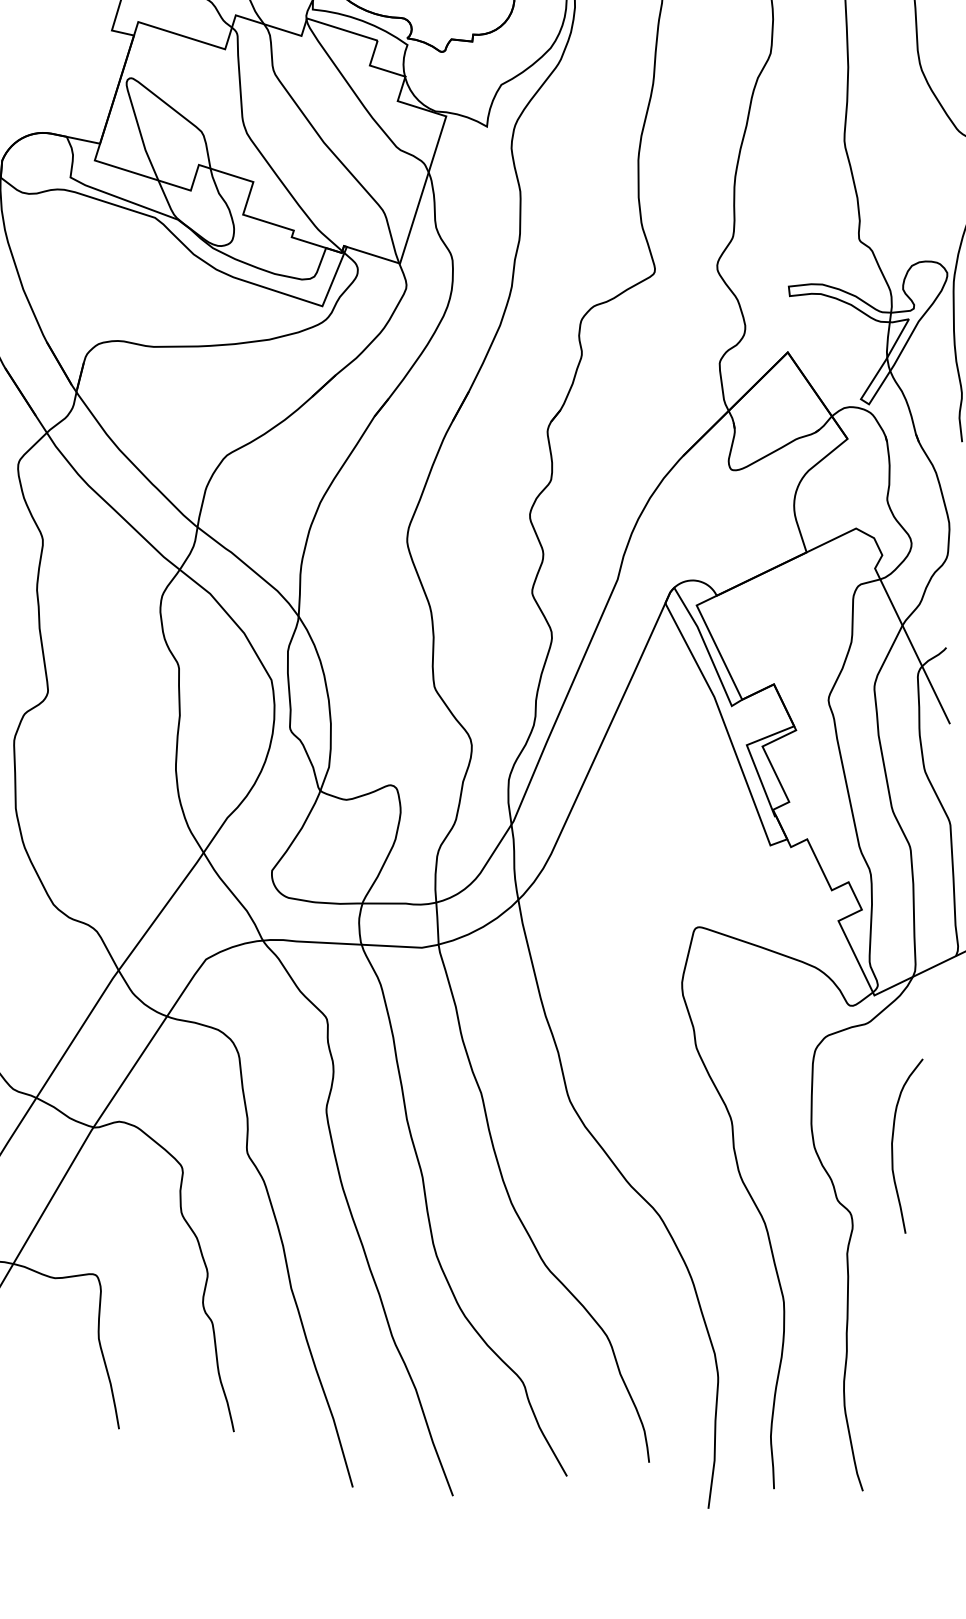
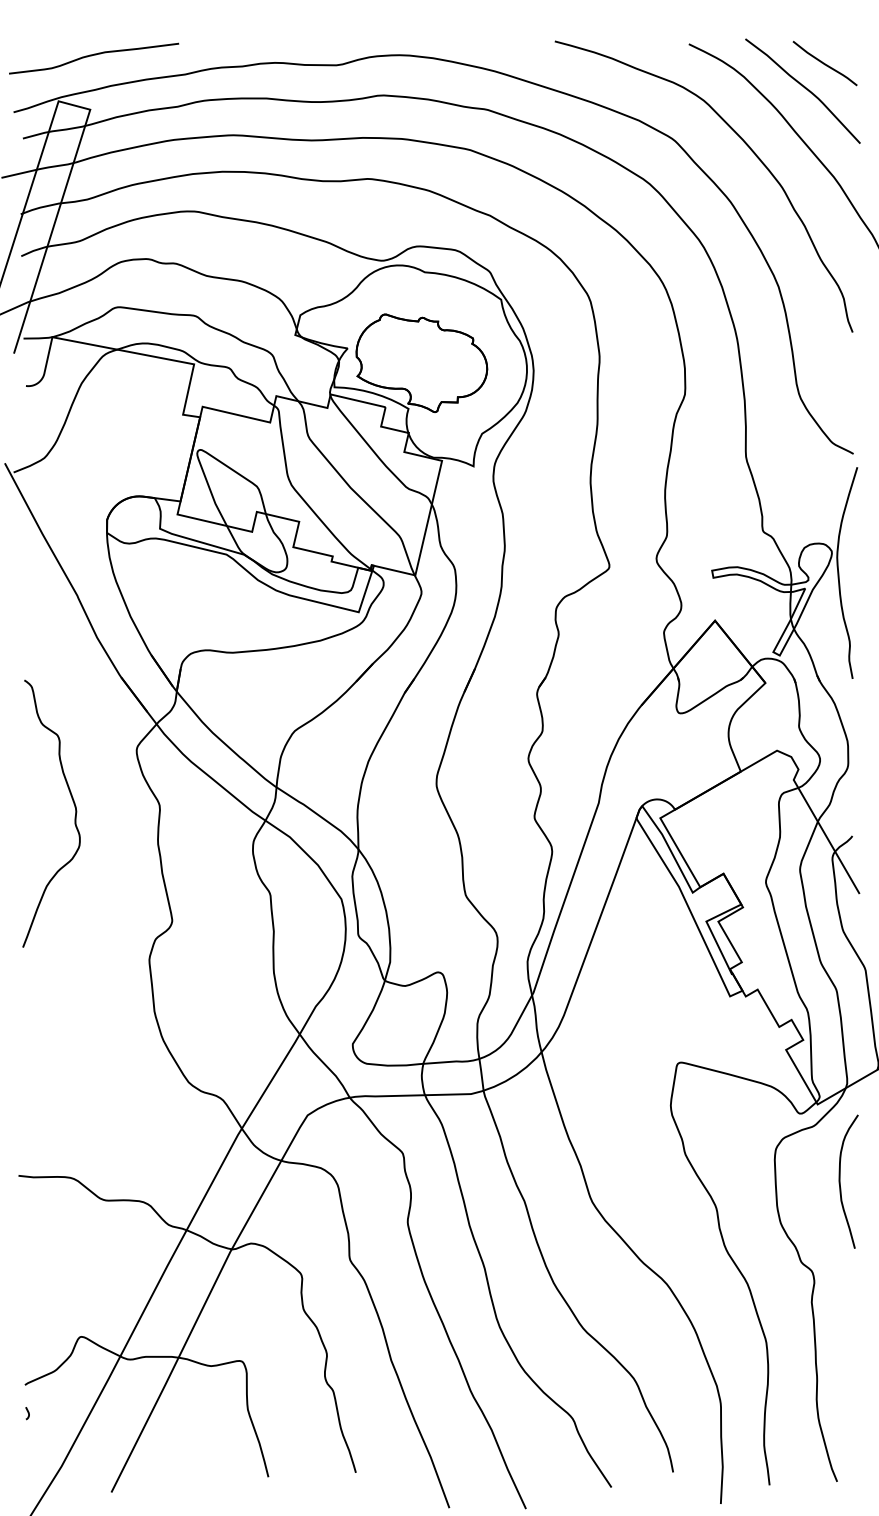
curve: (893, 1144) -> (840, 1181), moved

